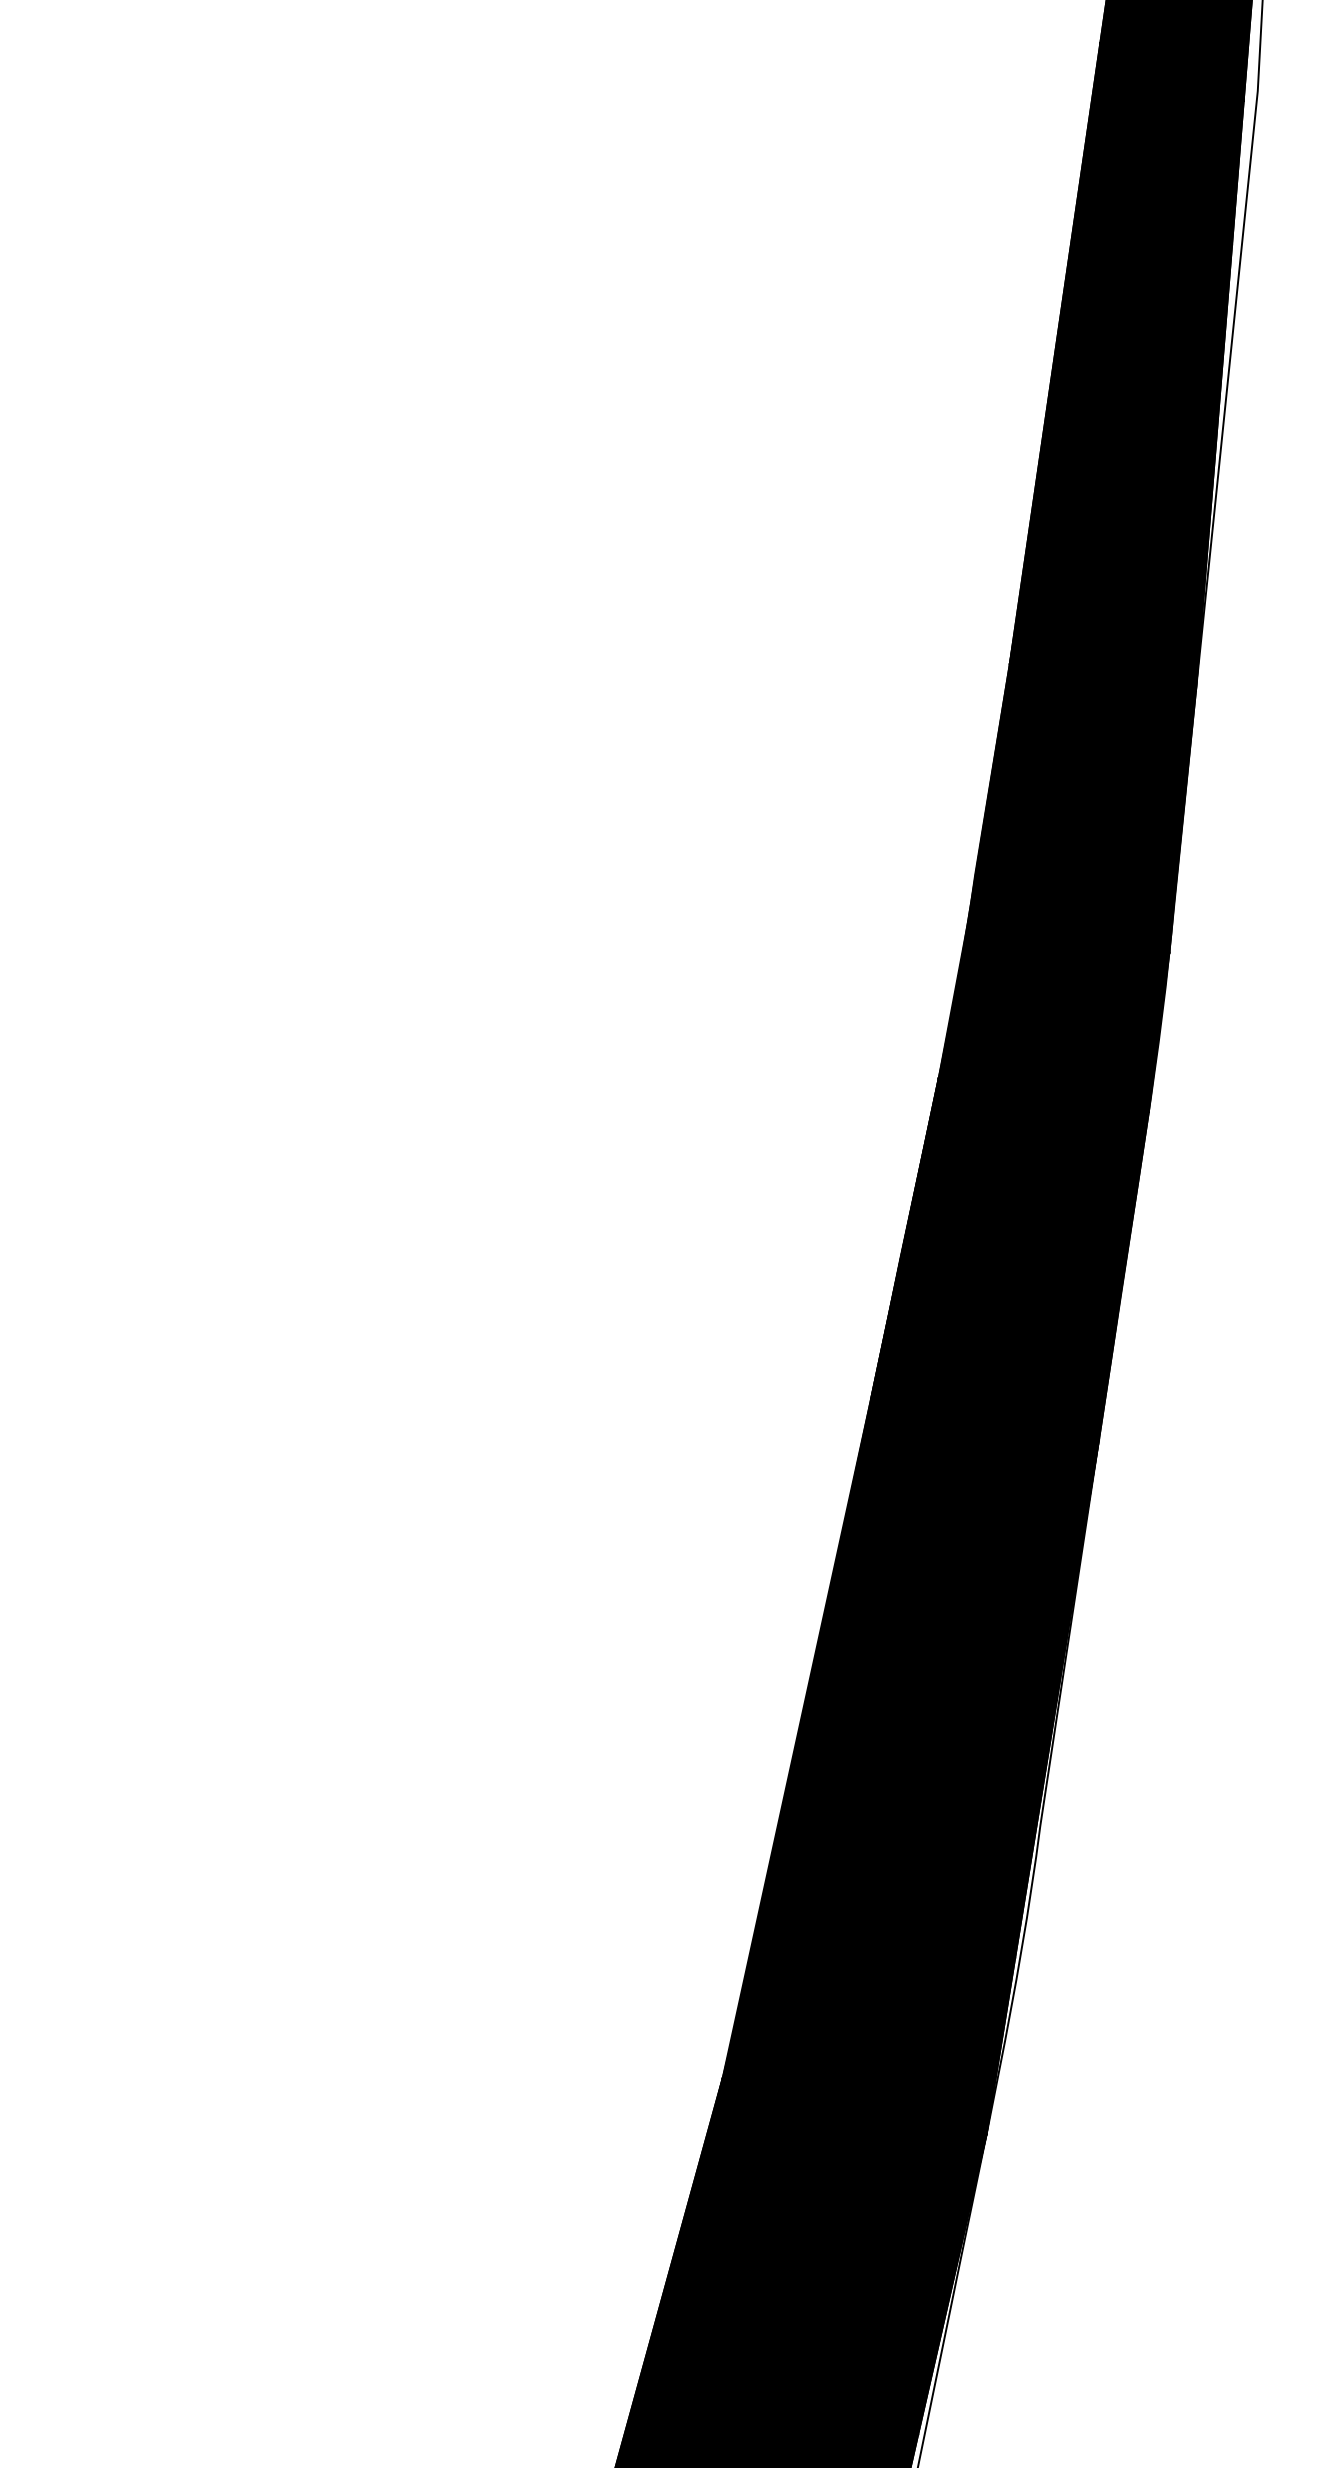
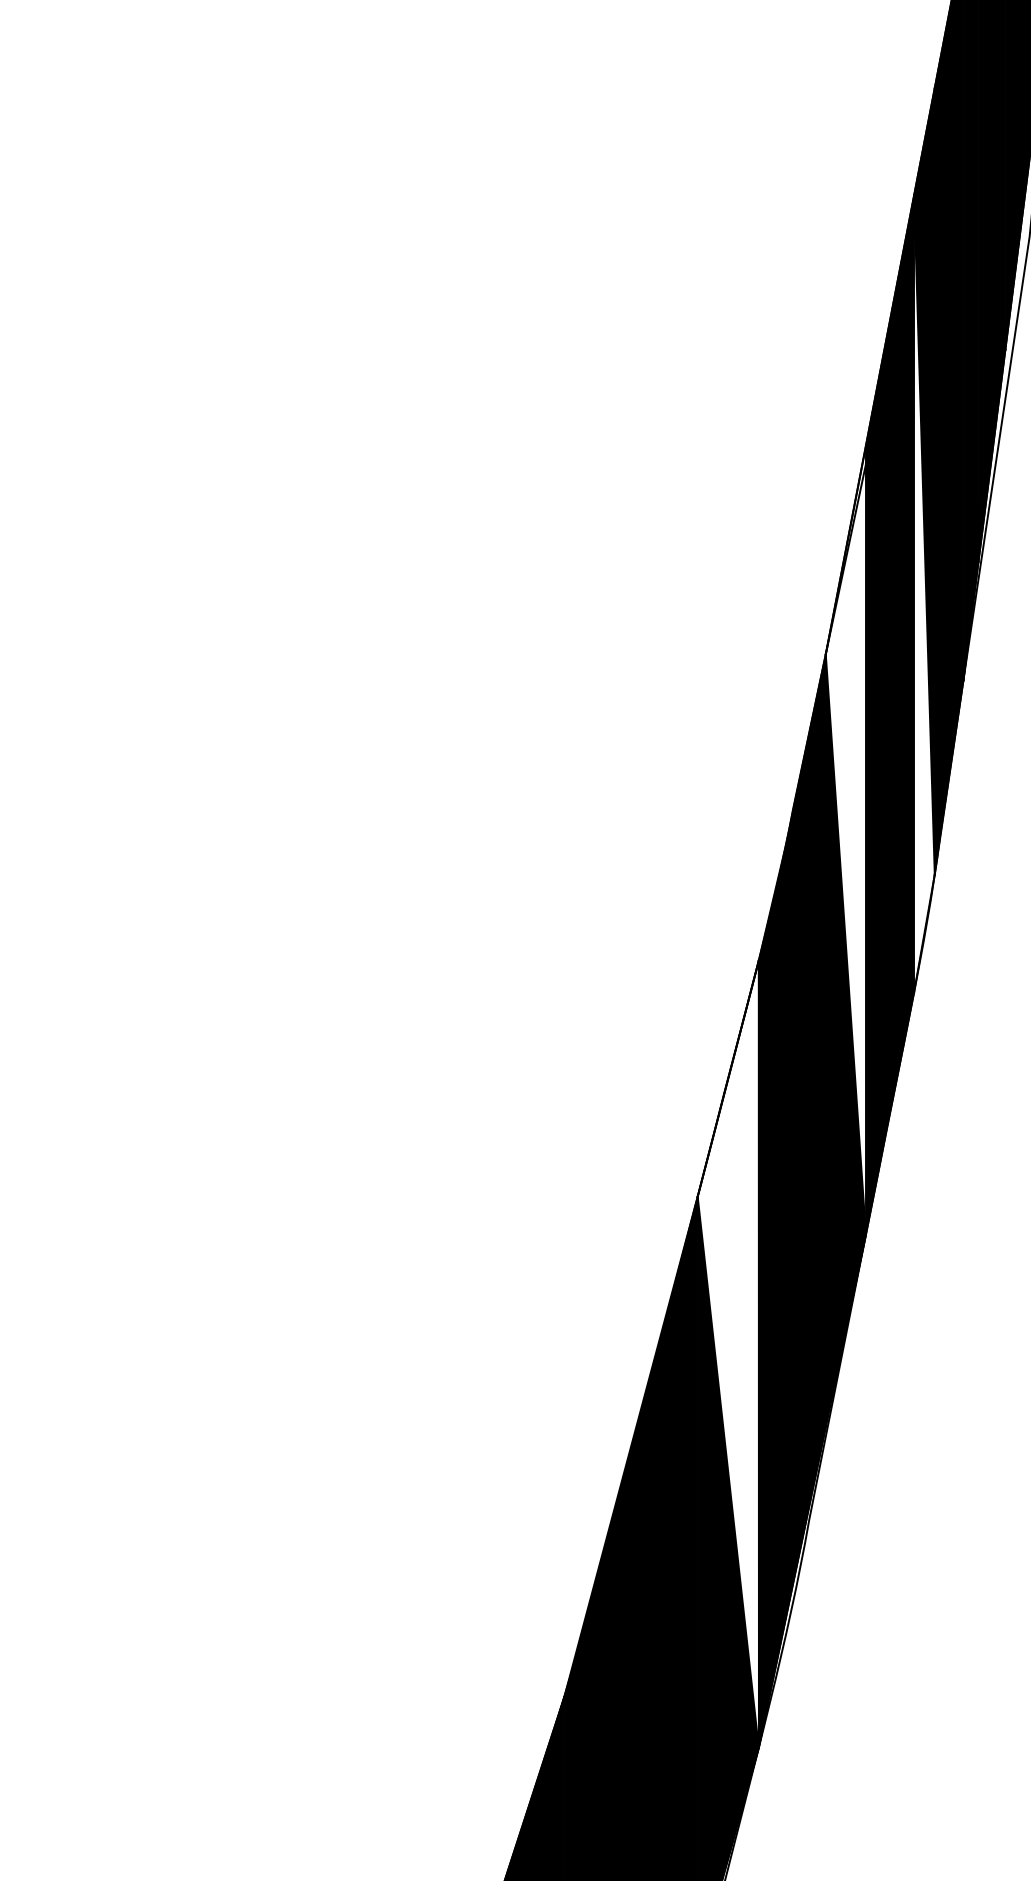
fill: (1138, 576) -> (924, 593), removed
fill: (1047, 910) -> (845, 839), removed
fill: (920, 1607) -> (727, 1353), removed

